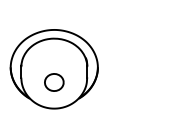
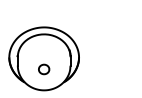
part: (53, 82) -> (43, 69), size x0.7

